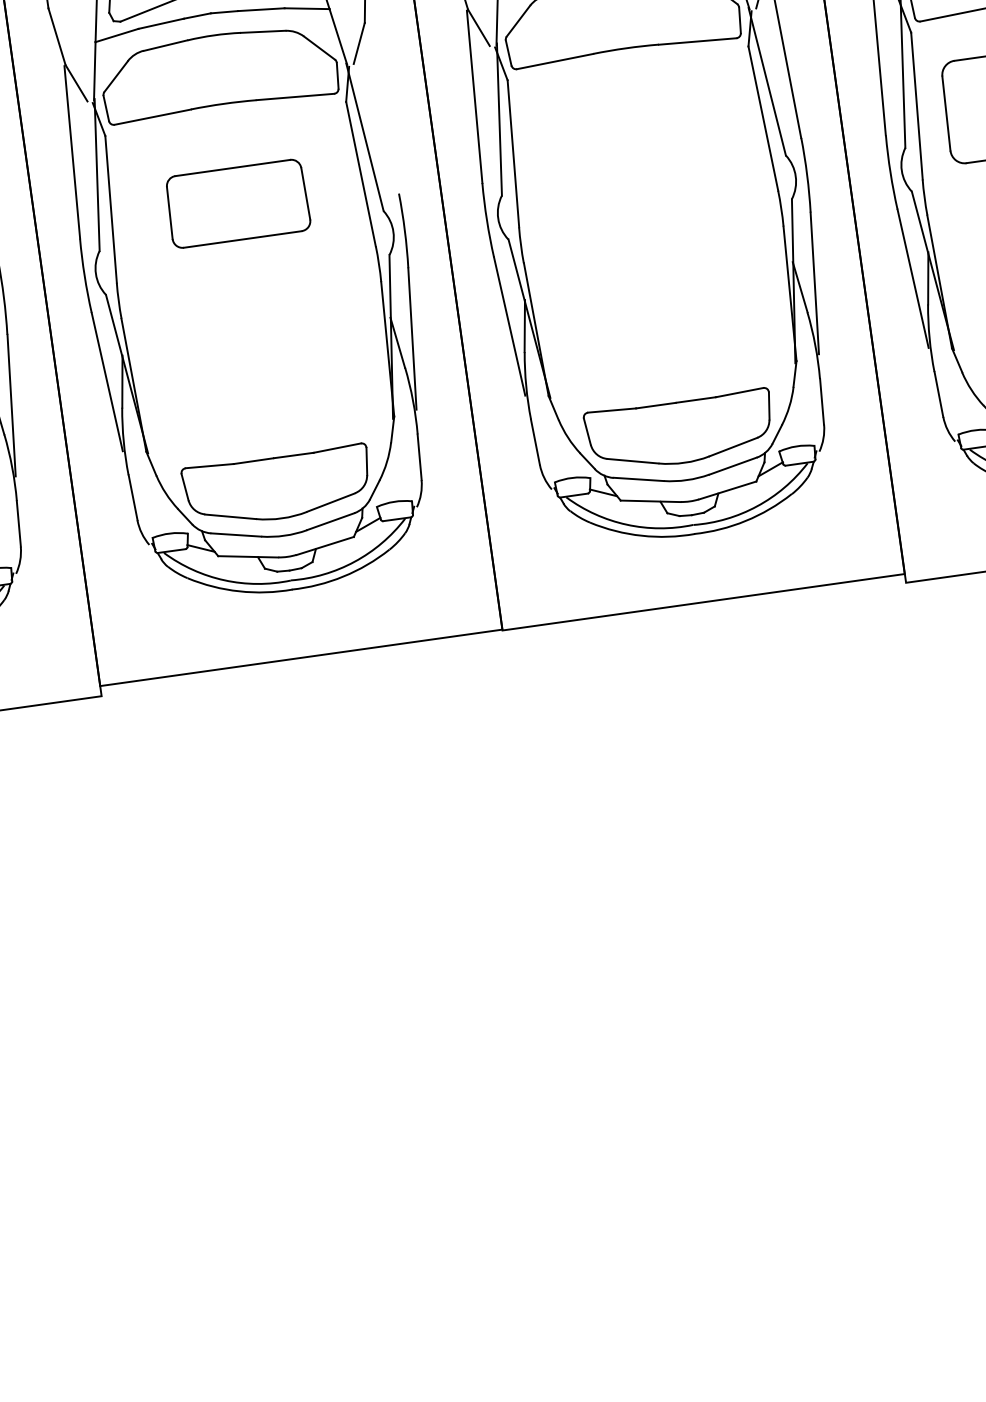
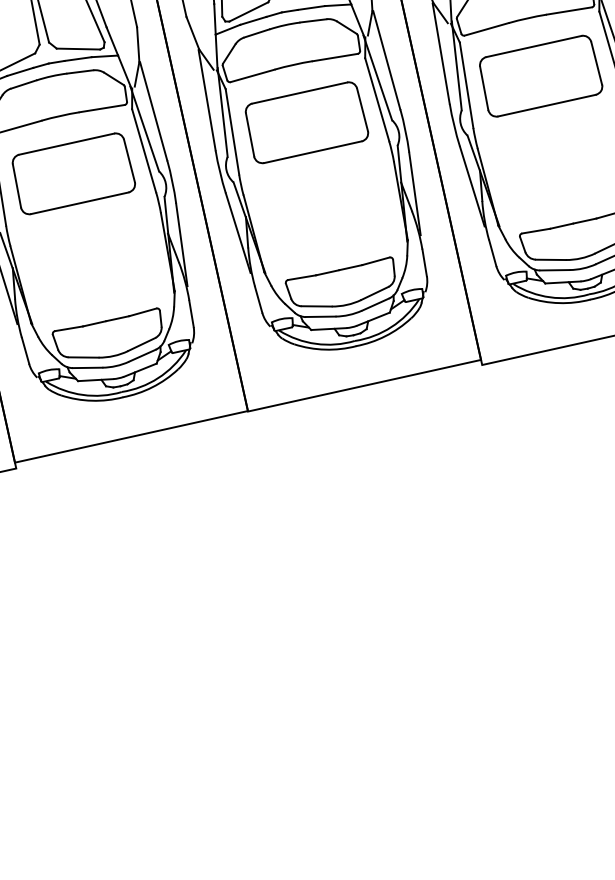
line: (382, 108) -> (153, 111), added
part: (640, 147) -> (306, 122), added
part: (238, 203) -> (73, 173), size x1.43

